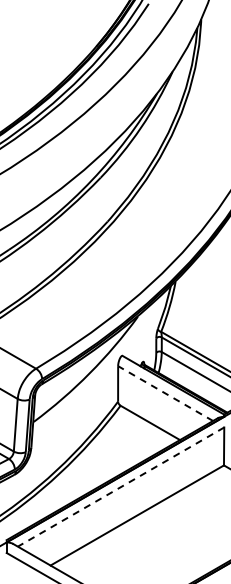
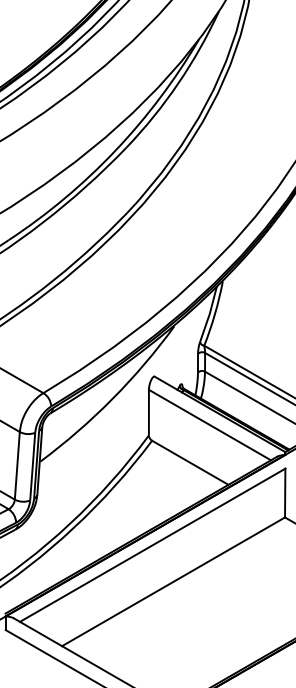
line: (165, 393) -> (209, 424), dashed -> solid
line: (120, 487) -> (151, 545), dashed -> solid

